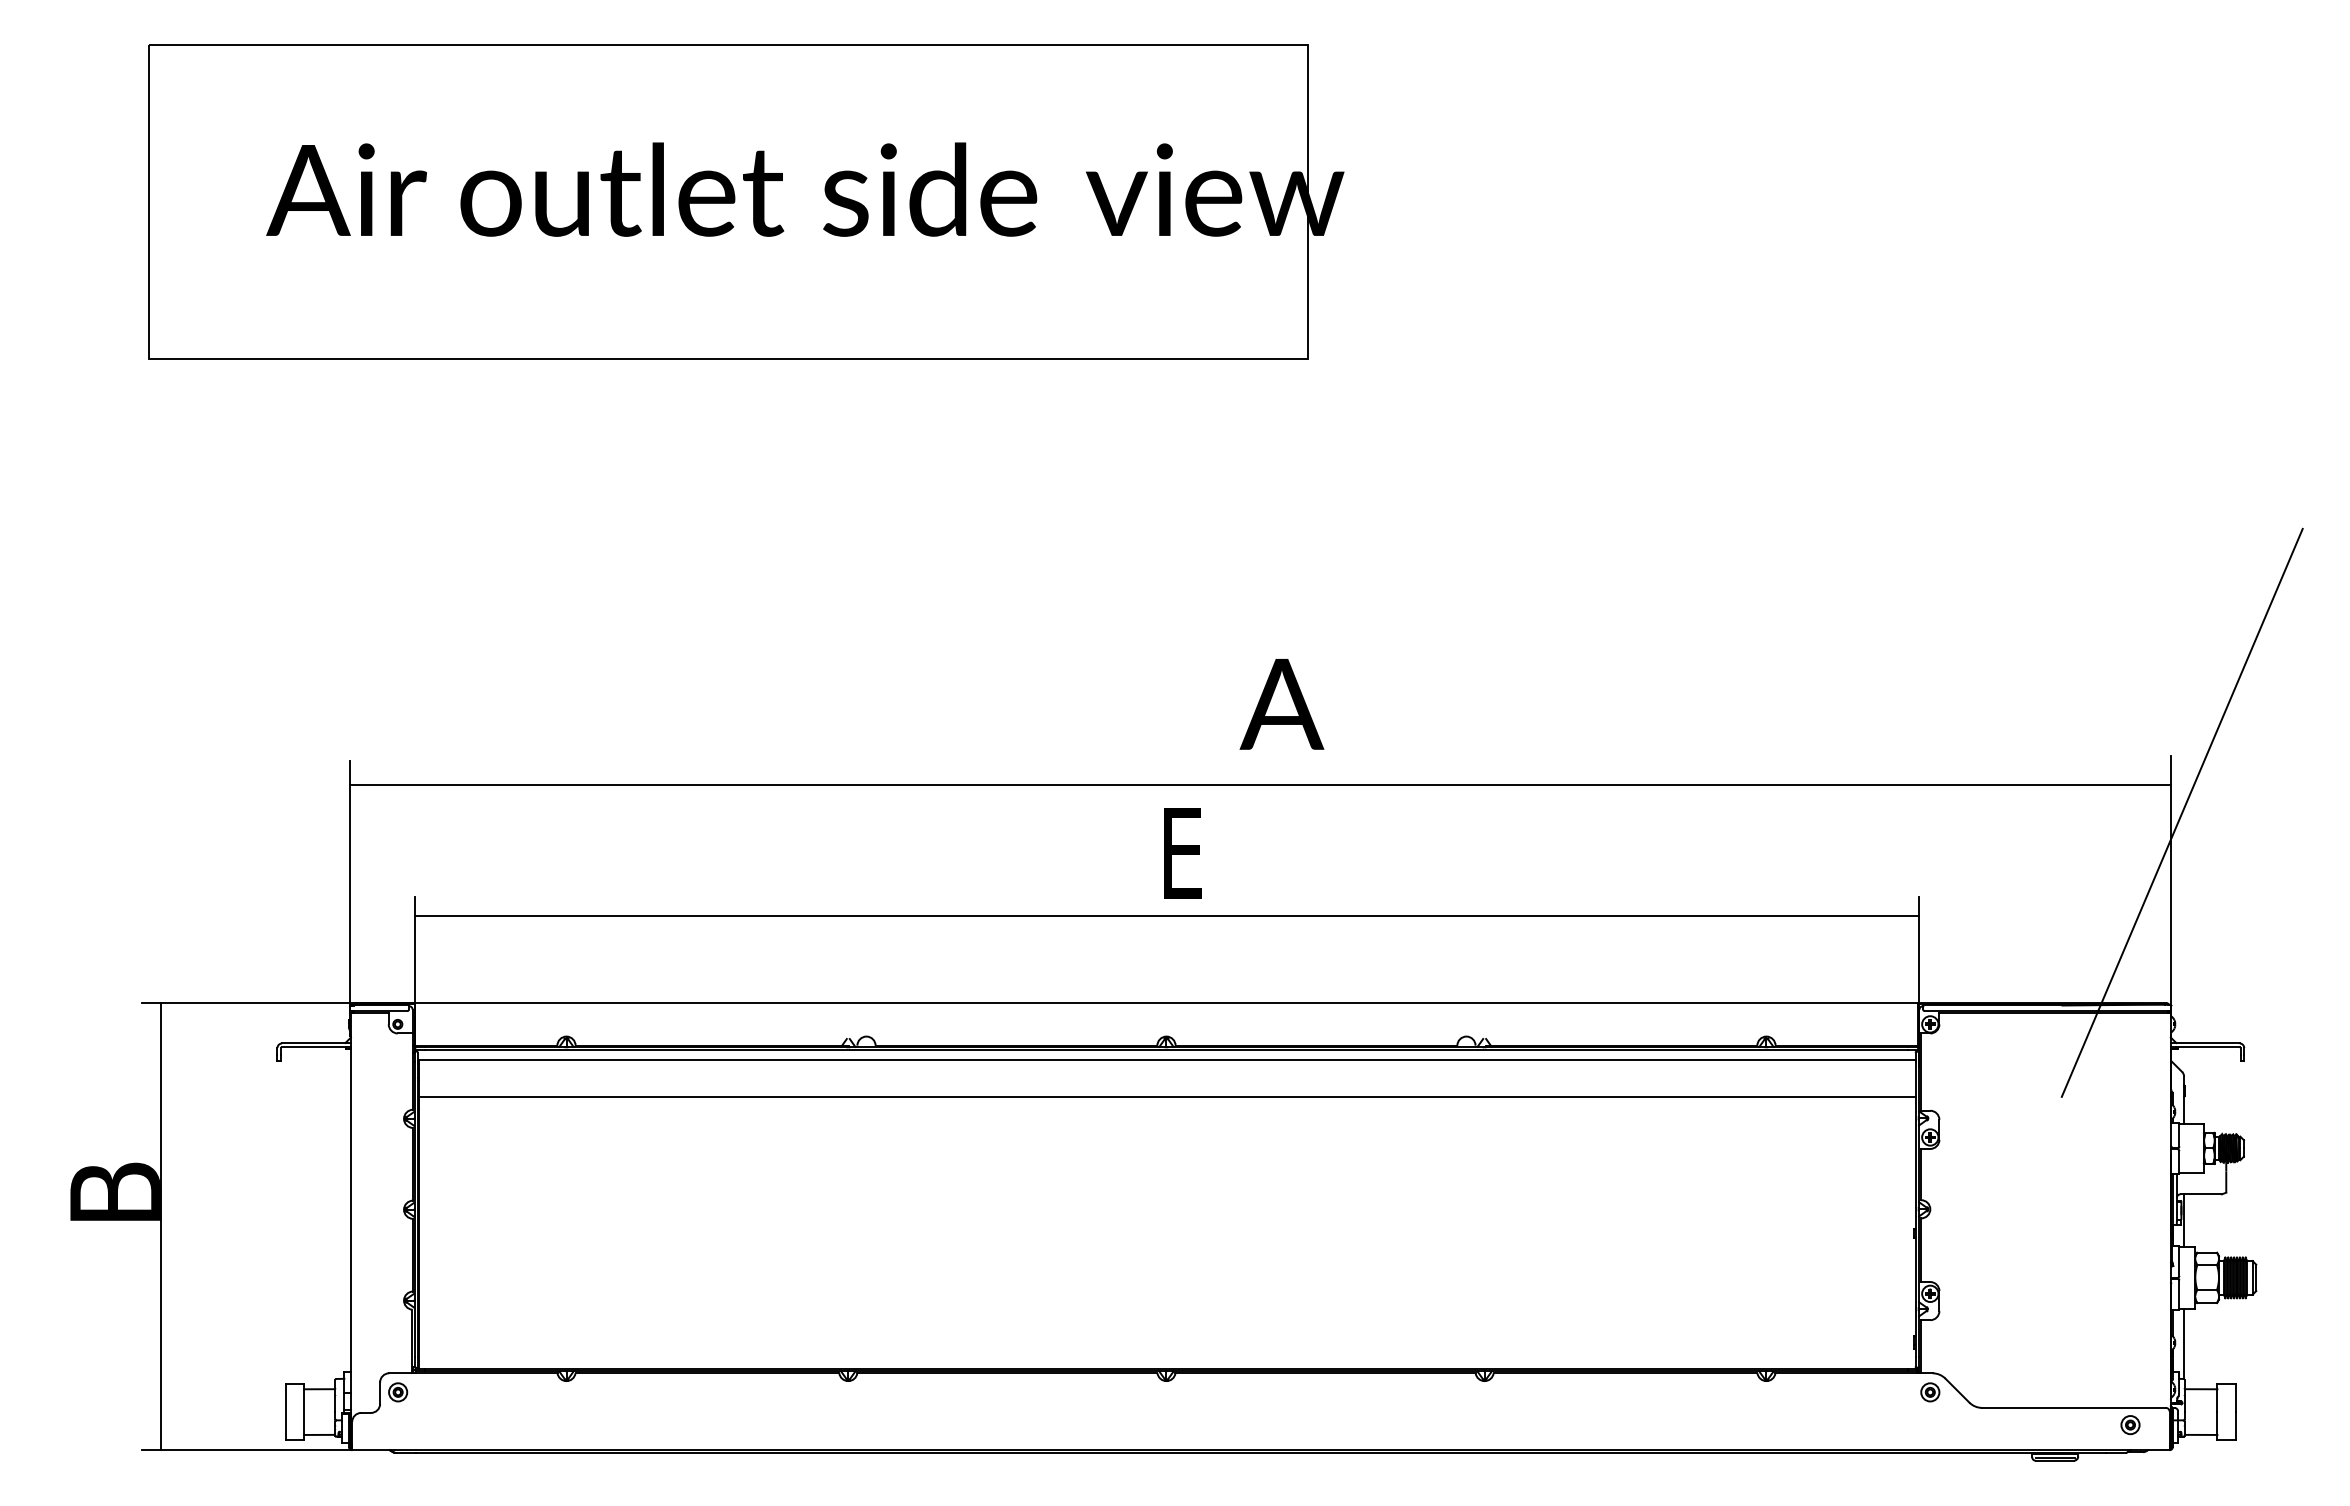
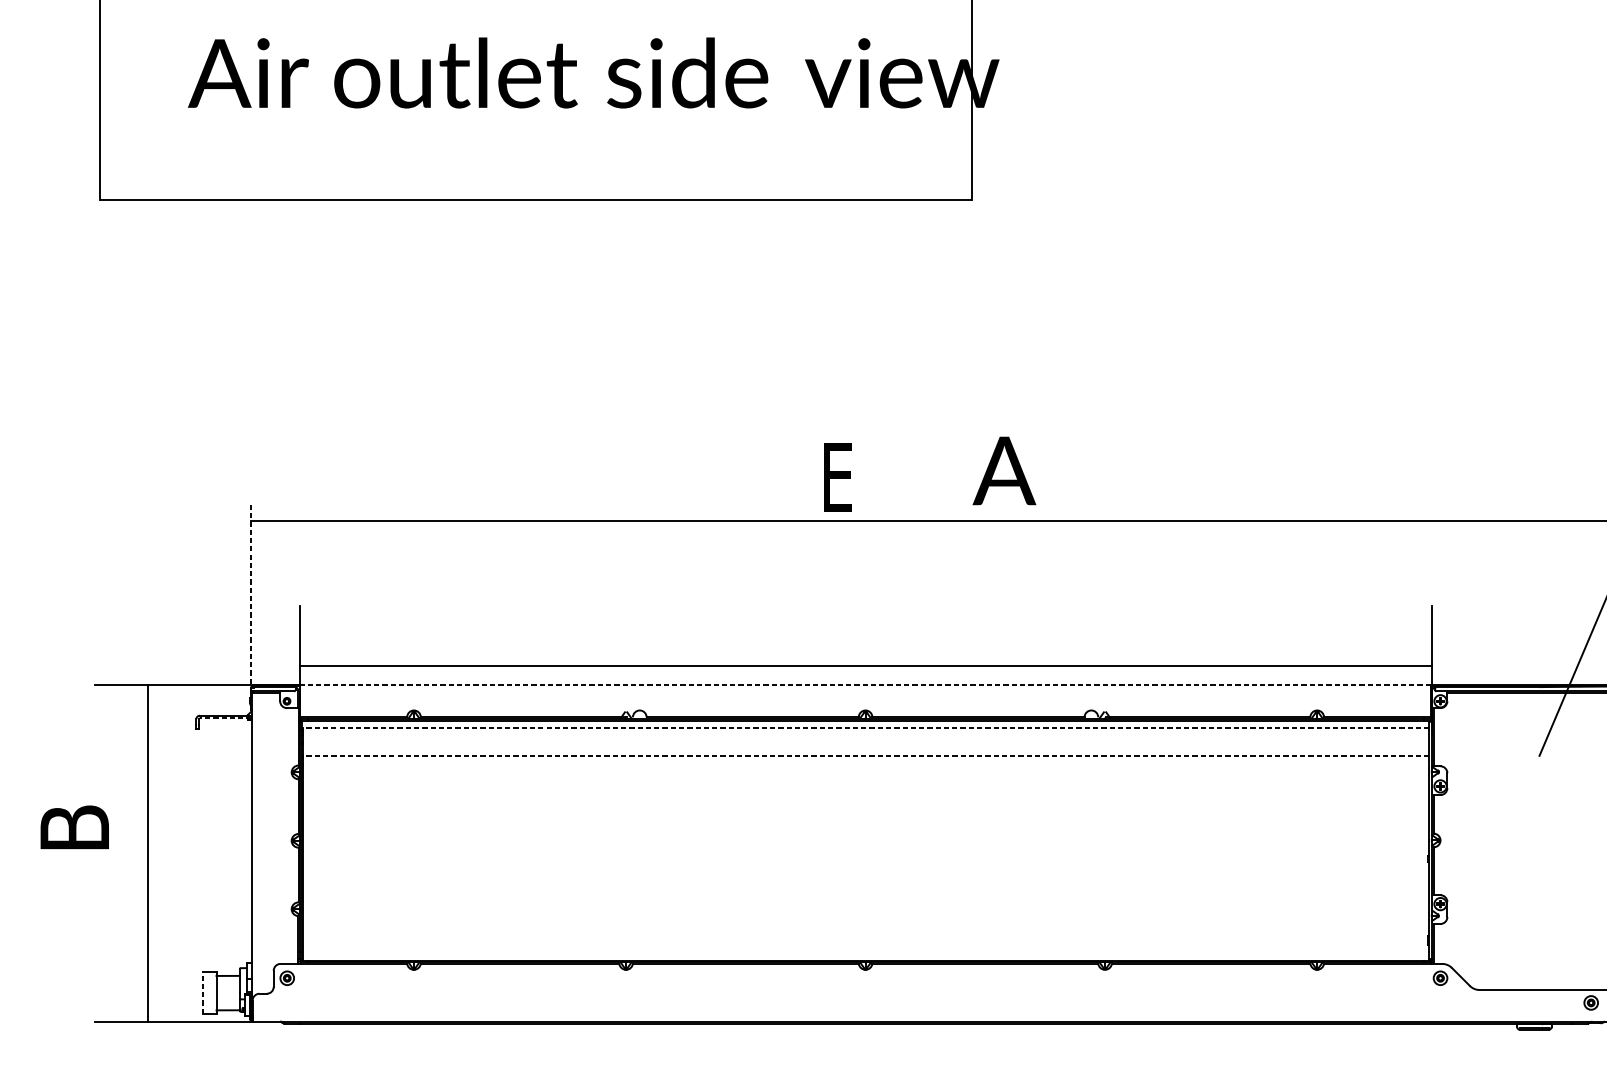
text: (1281, 704) -> (1004, 471), moved
text: (1182, 853) -> (837, 477), moved
line: (350, 886) -> (251, 597), solid -> dashed
line: (1166, 915) -> (865, 666), moved
line: (1166, 1002) -> (865, 684), solid -> dashed
line: (315, 1047) -> (225, 718), solid -> dashed
line: (1166, 1059) -> (865, 727), solid -> dashed
line: (1166, 1097) -> (865, 756), solid -> dashed
line: (160, 1226) -> (147, 853), moved
line: (286, 1412) -> (203, 993), solid -> dashed

